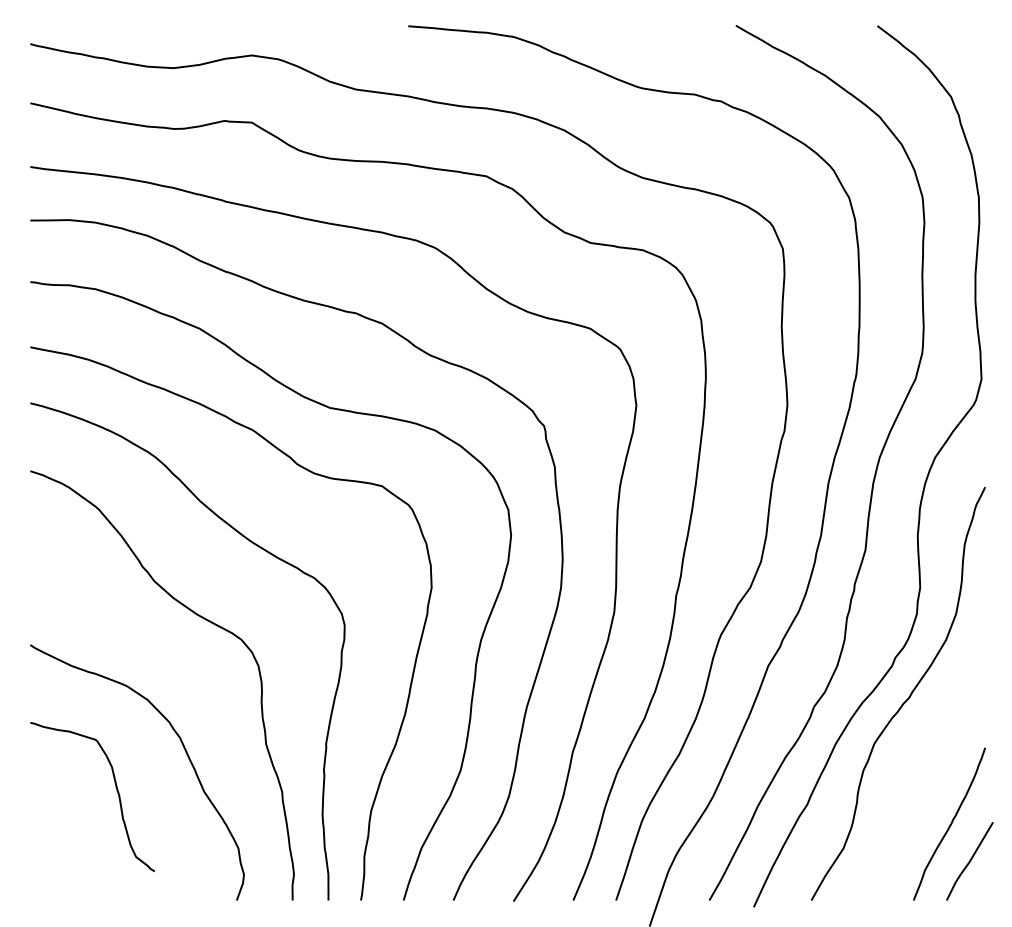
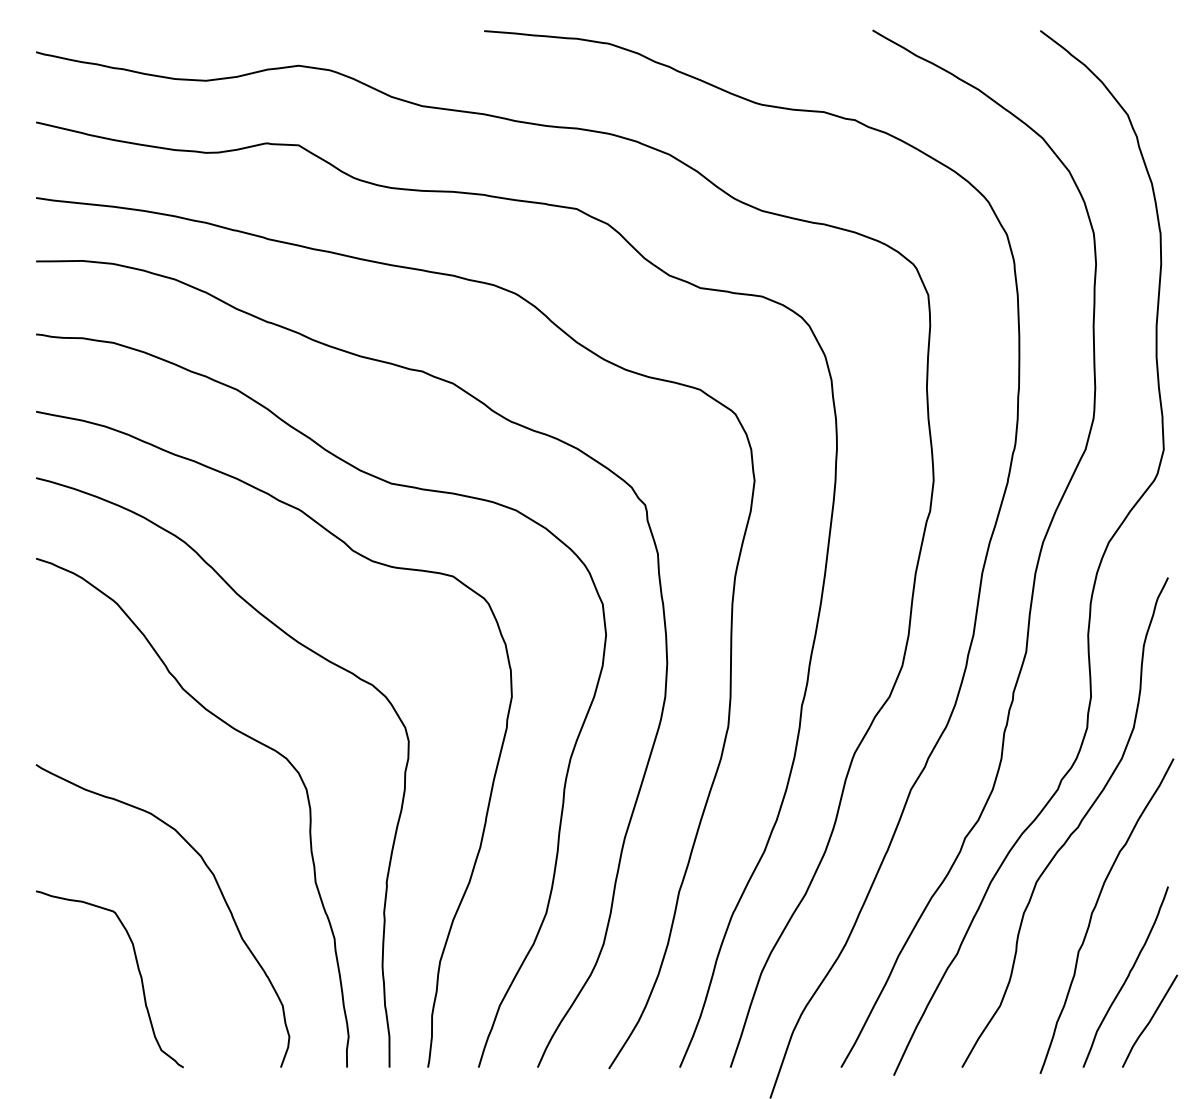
curve: (923, 767) -> (1094, 909), added
curve: (116, 790) -> (138, 971), moved

